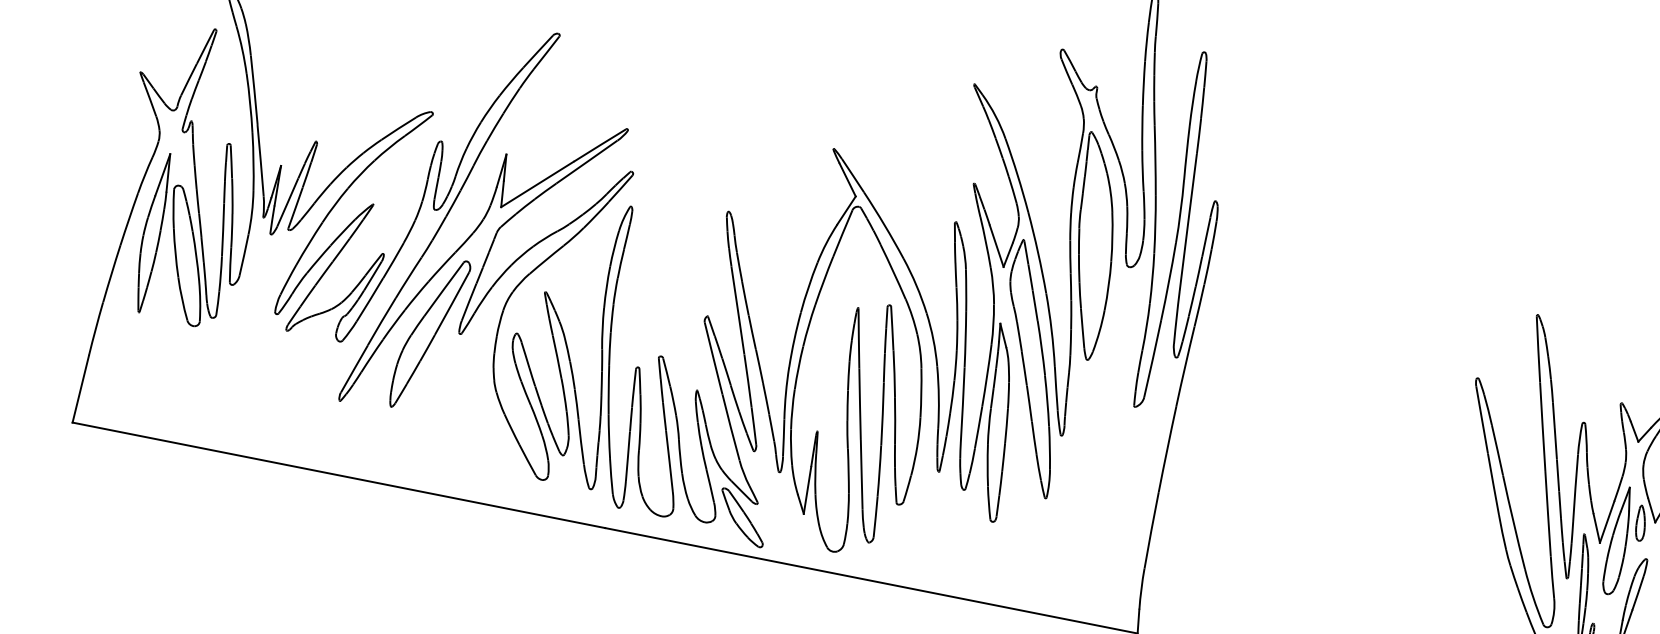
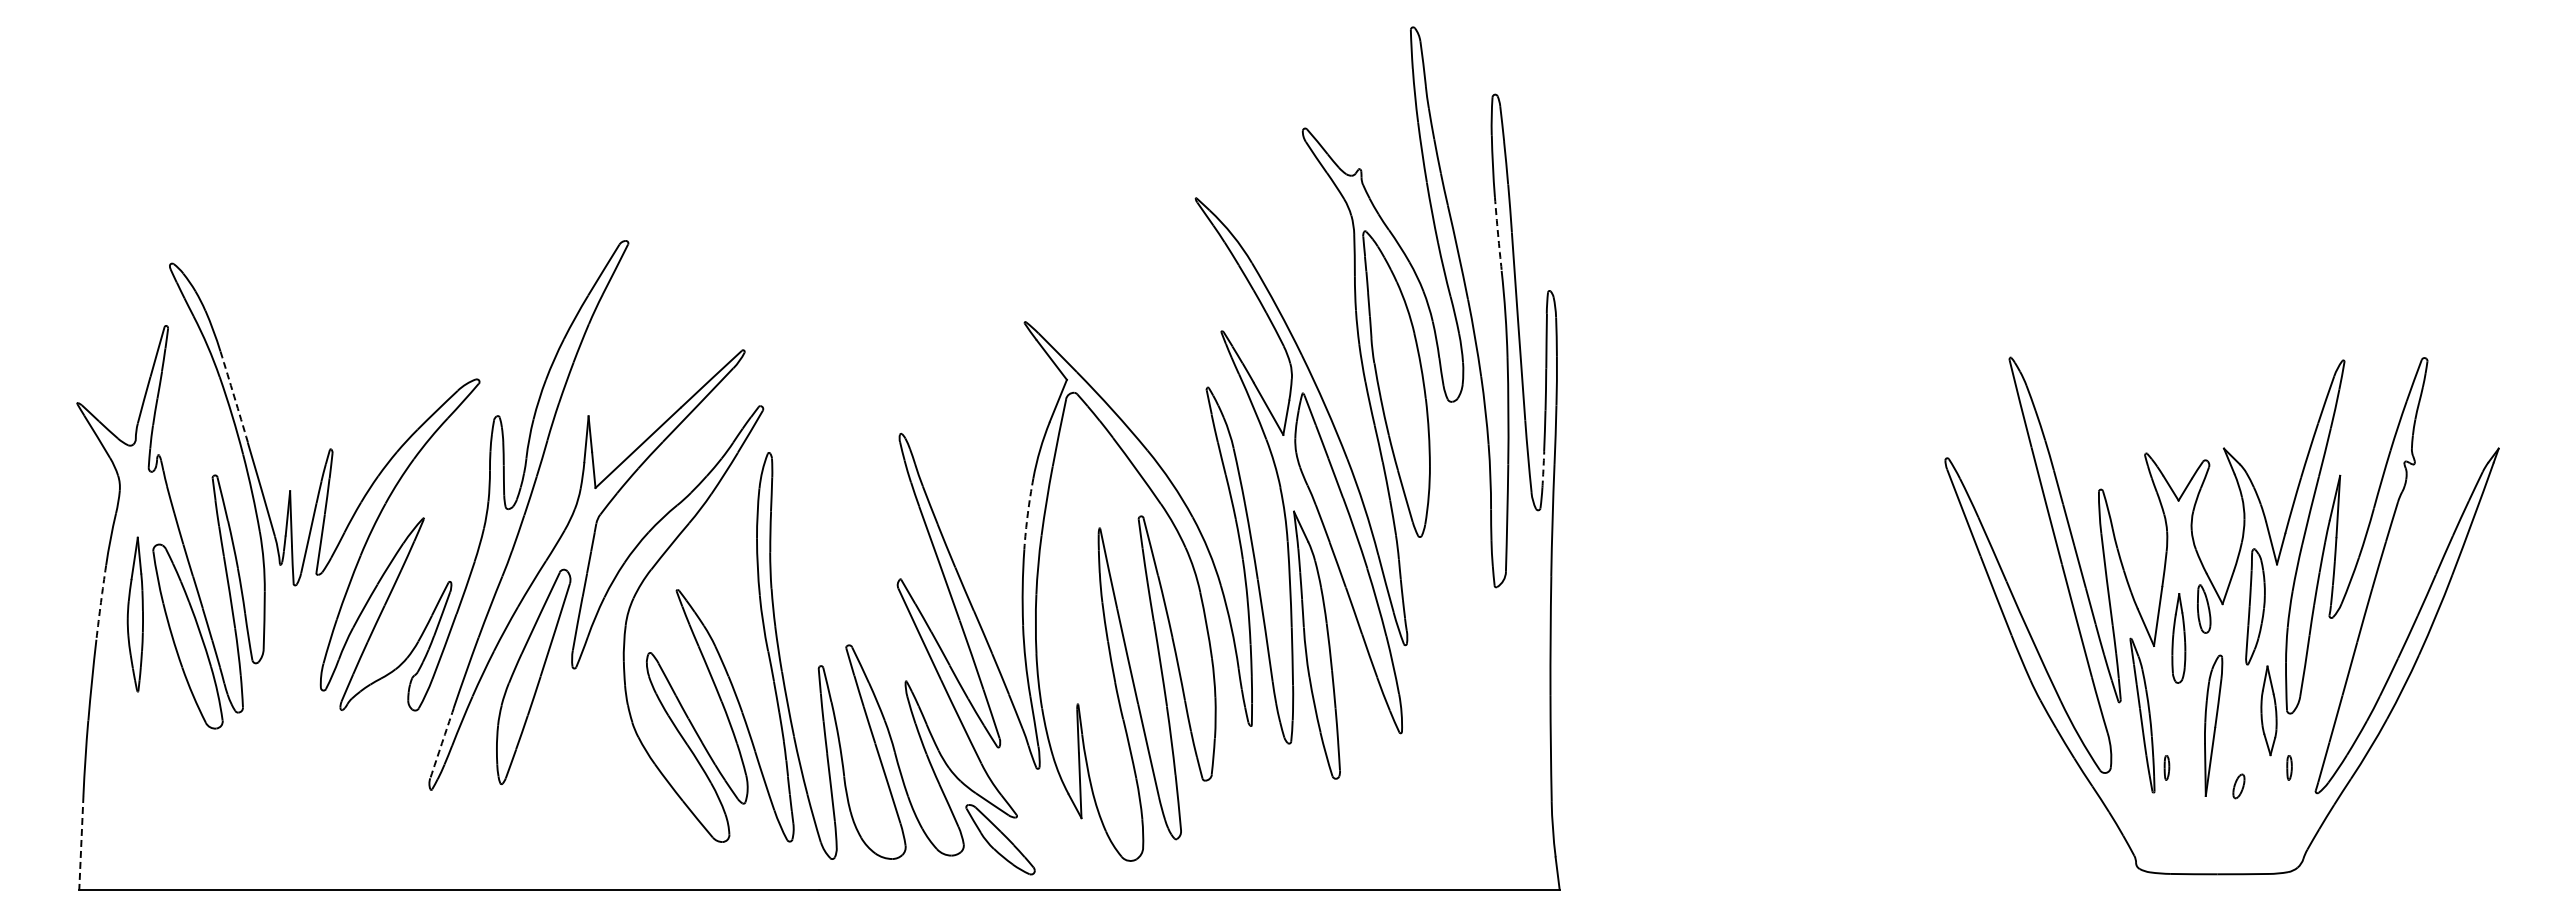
arc: (254, 89) -> (234, 396), solid -> dashed
arc: (1186, 153) -> (1498, 234), solid -> dashed
arc: (128, 219) -> (100, 602), solid -> dashed
part: (152, 232) -> (135, 614), size x0.7
arc: (808, 287) -> (1027, 513), solid -> dashed
arc: (1185, 328) -> (1543, 469), solid -> dashed
arc: (354, 369) -> (442, 743), solid -> dashed
line: (80, 388) -> (81, 842), solid -> dashed
part: (1618, 540) -> (2178, 638), size x0.6

